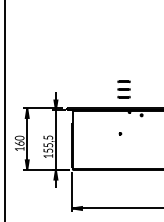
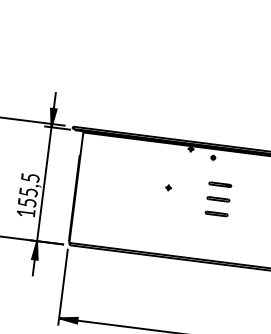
part: (123, 89) -> (217, 199), moved

